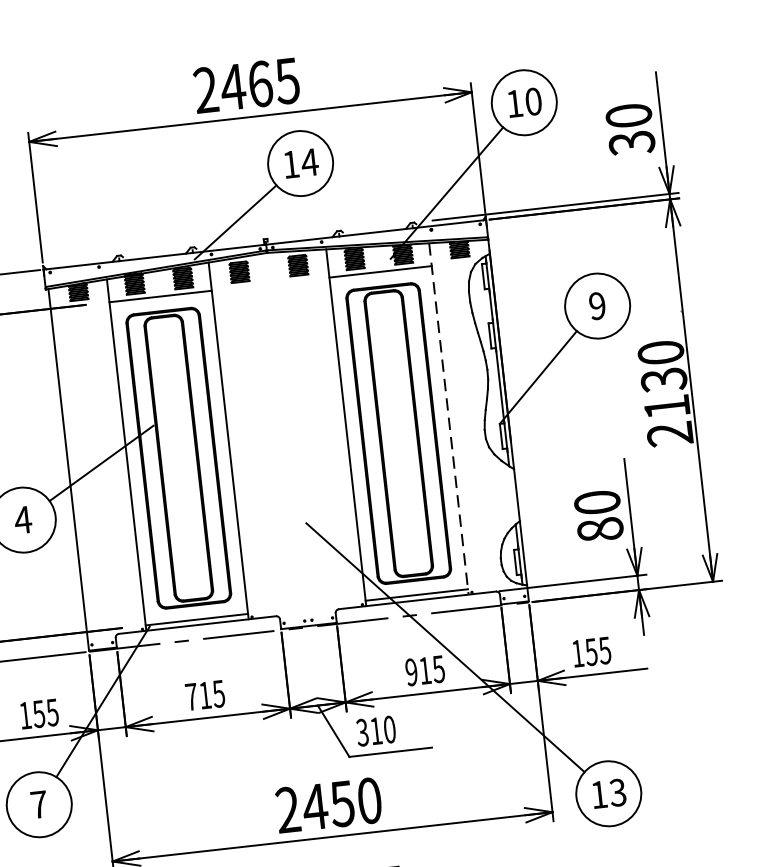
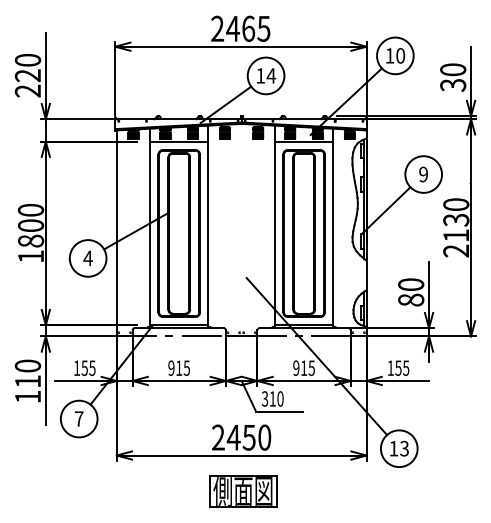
line: (449, 418) -> (333, 228), dashed -> solid
text: (191, 695) -> (171, 367), 715 -> 915

